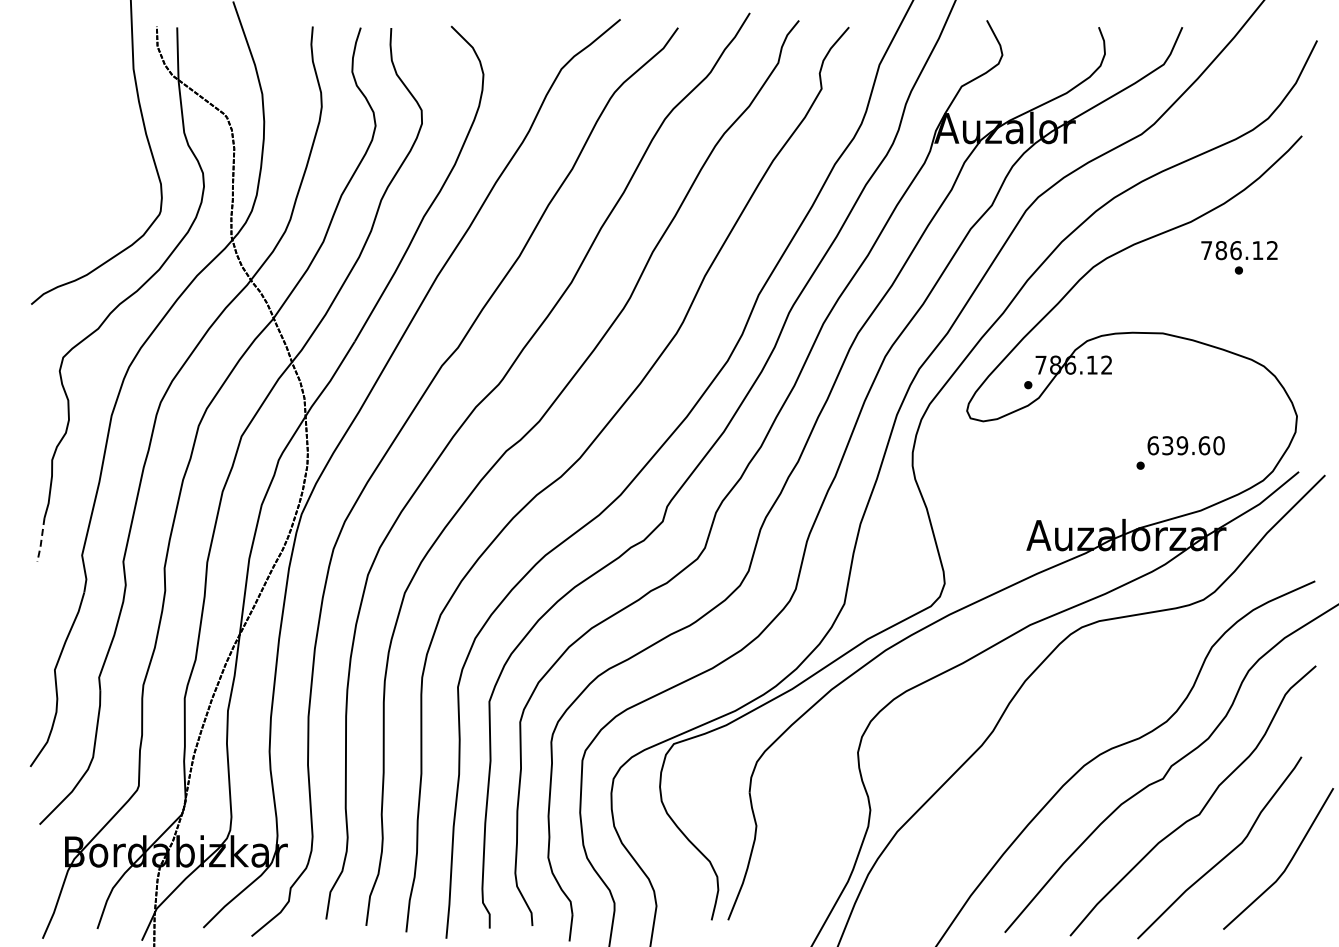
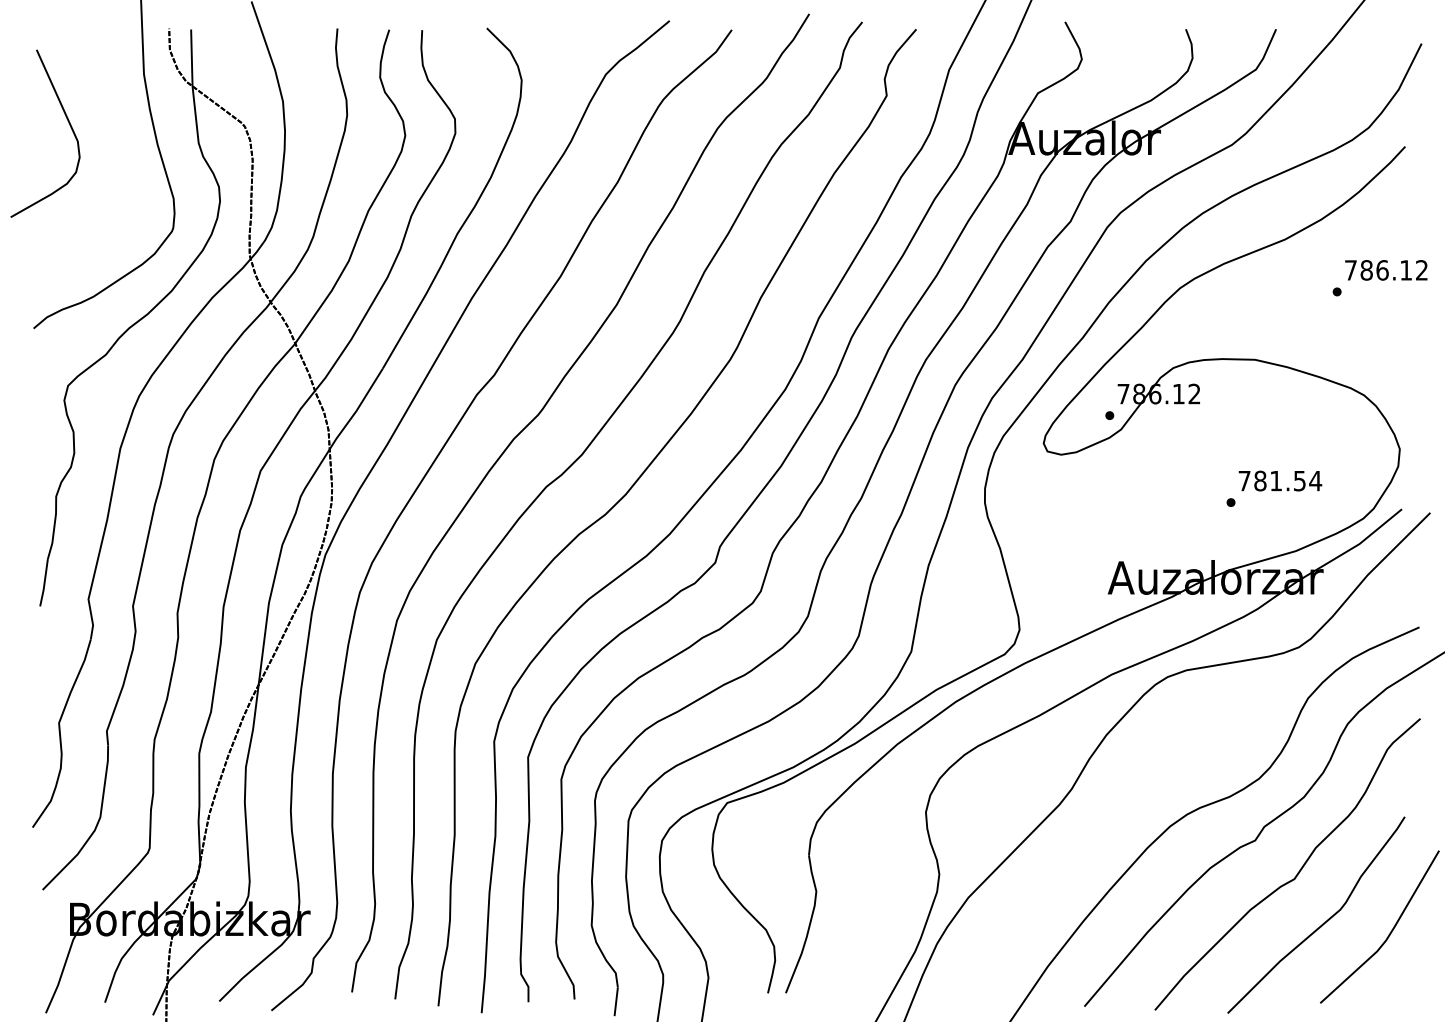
curve: (62, 112) -> (67, 121), added
text: (1239, 250) -> (1386, 270), moved
text: (1186, 445) -> (1280, 480), 639.60 -> 781.54
line: (41, 540) -> (44, 583), dashed -> solid

